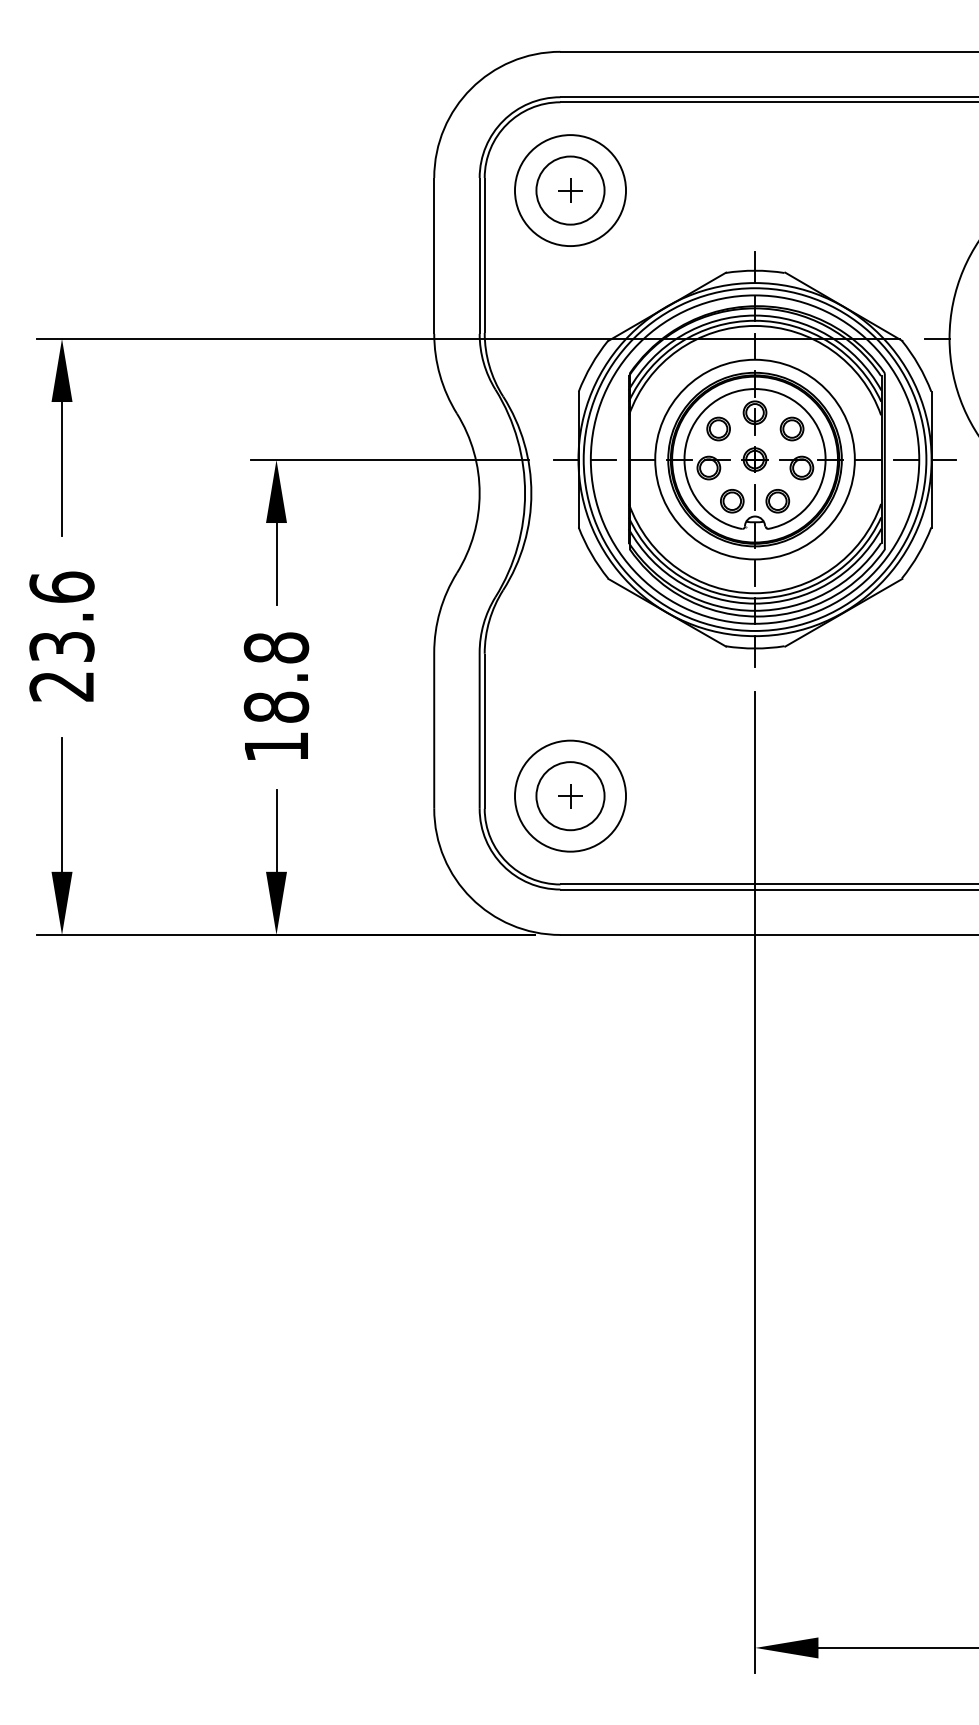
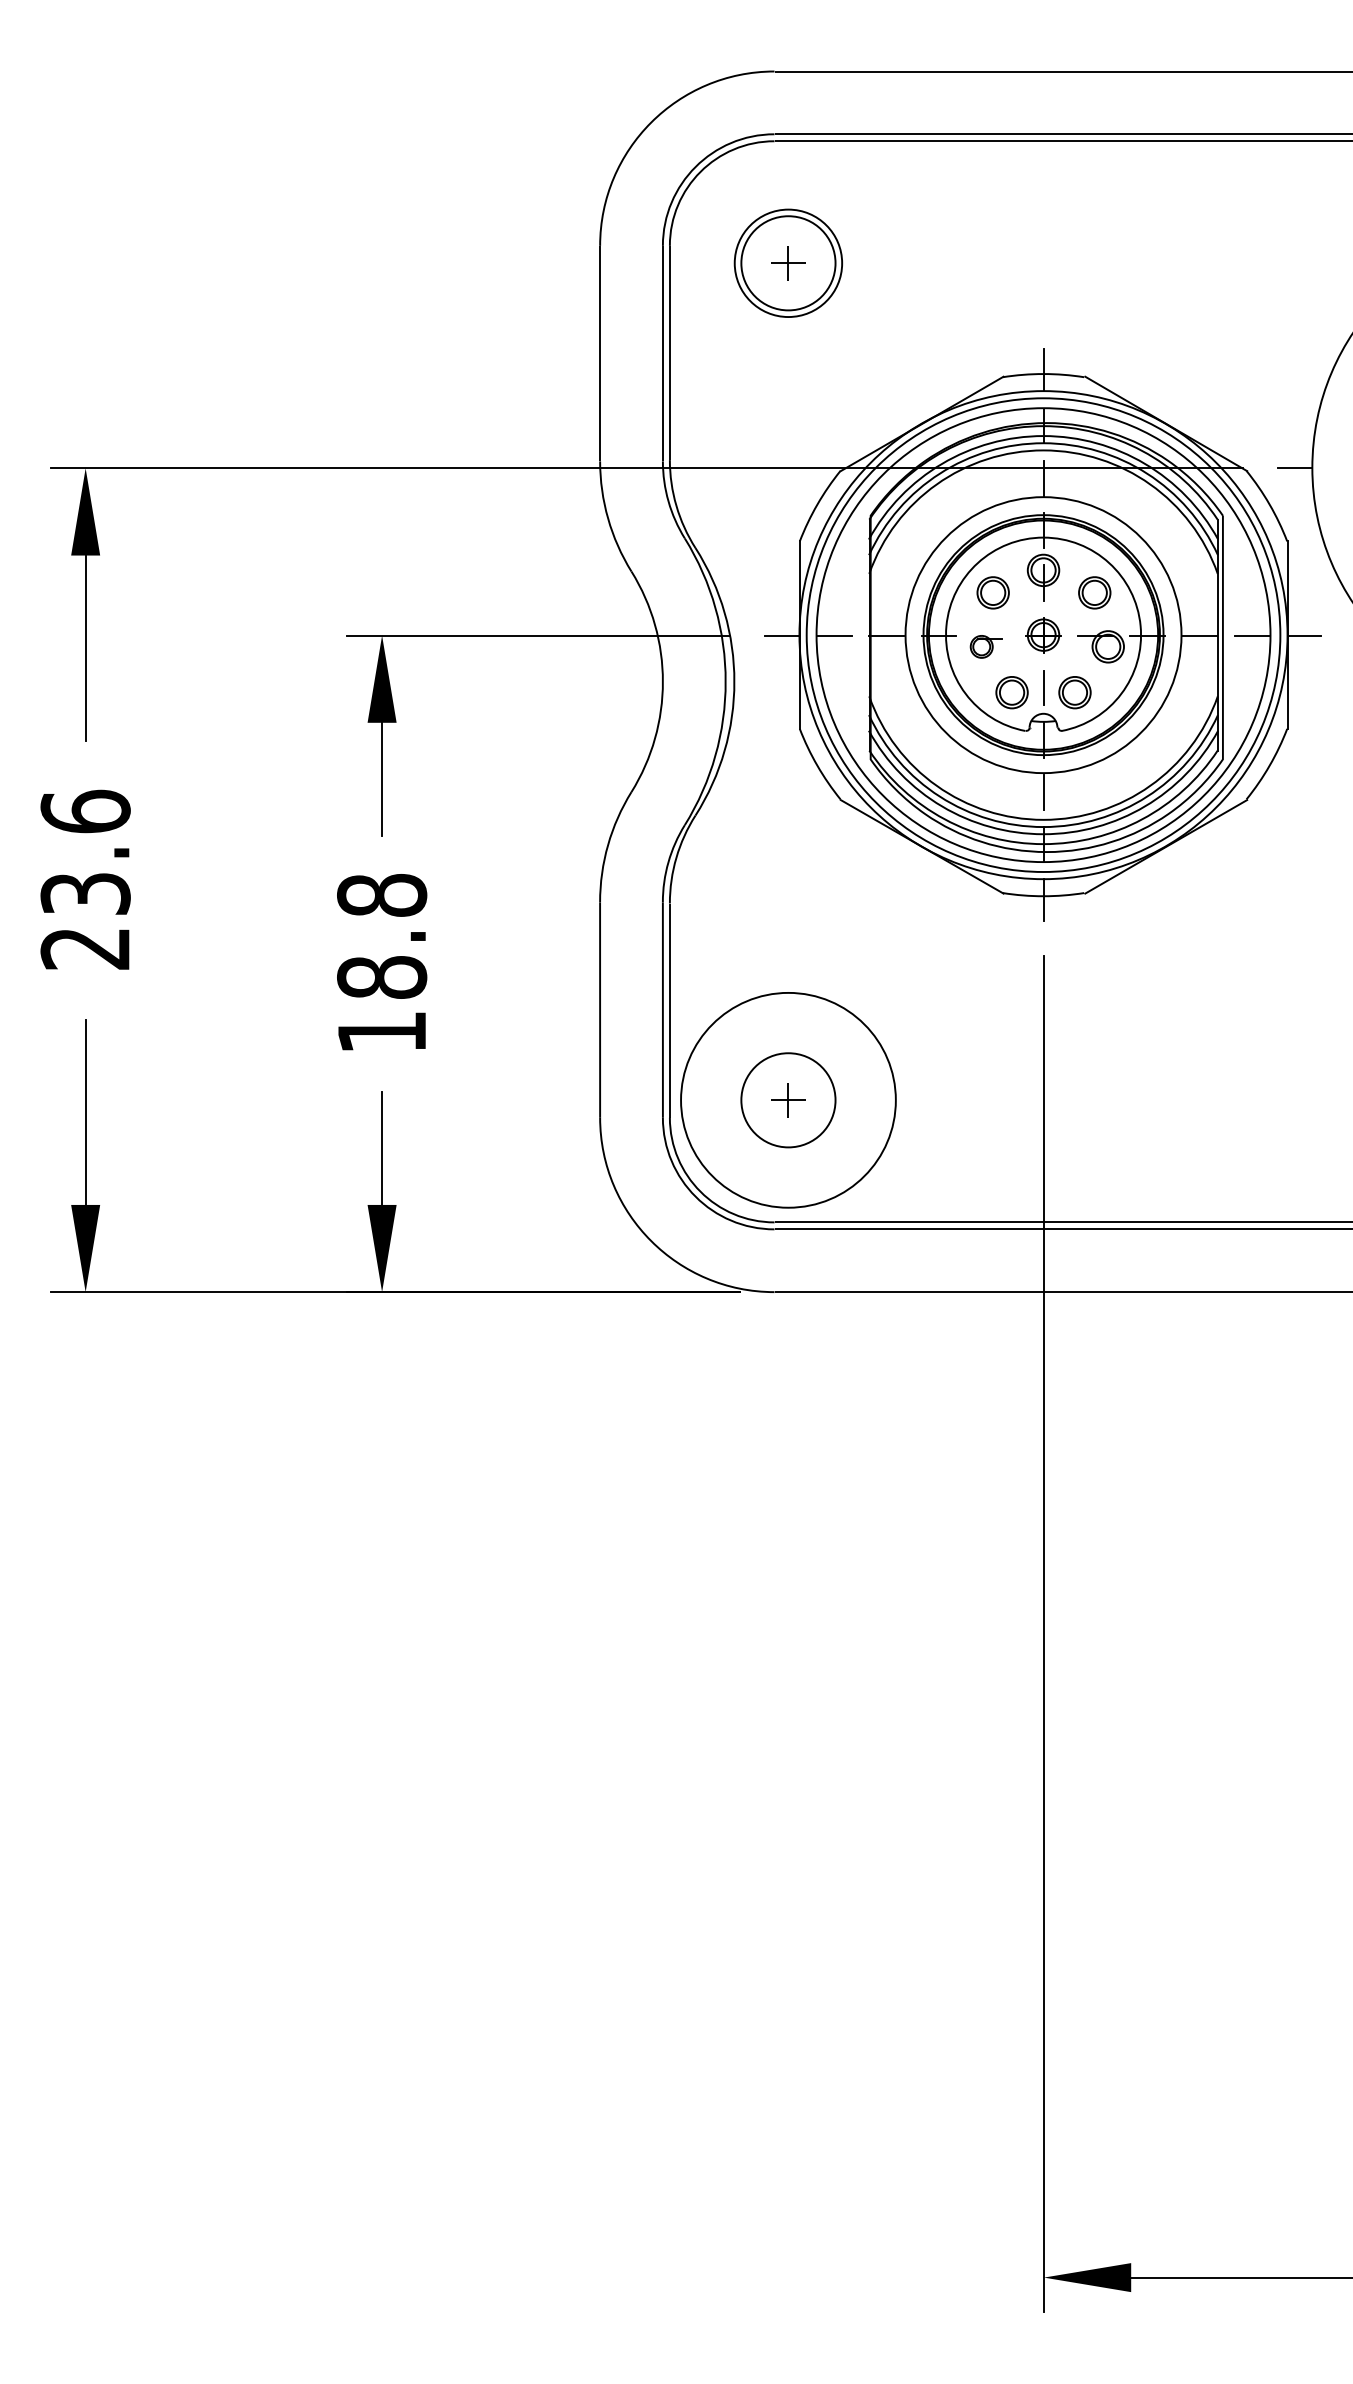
circle: (570, 190) -> (788, 263), size x0.7
part: (713, 467) -> (986, 646), size x0.7
circle: (570, 796) -> (788, 1100), size x1.4

